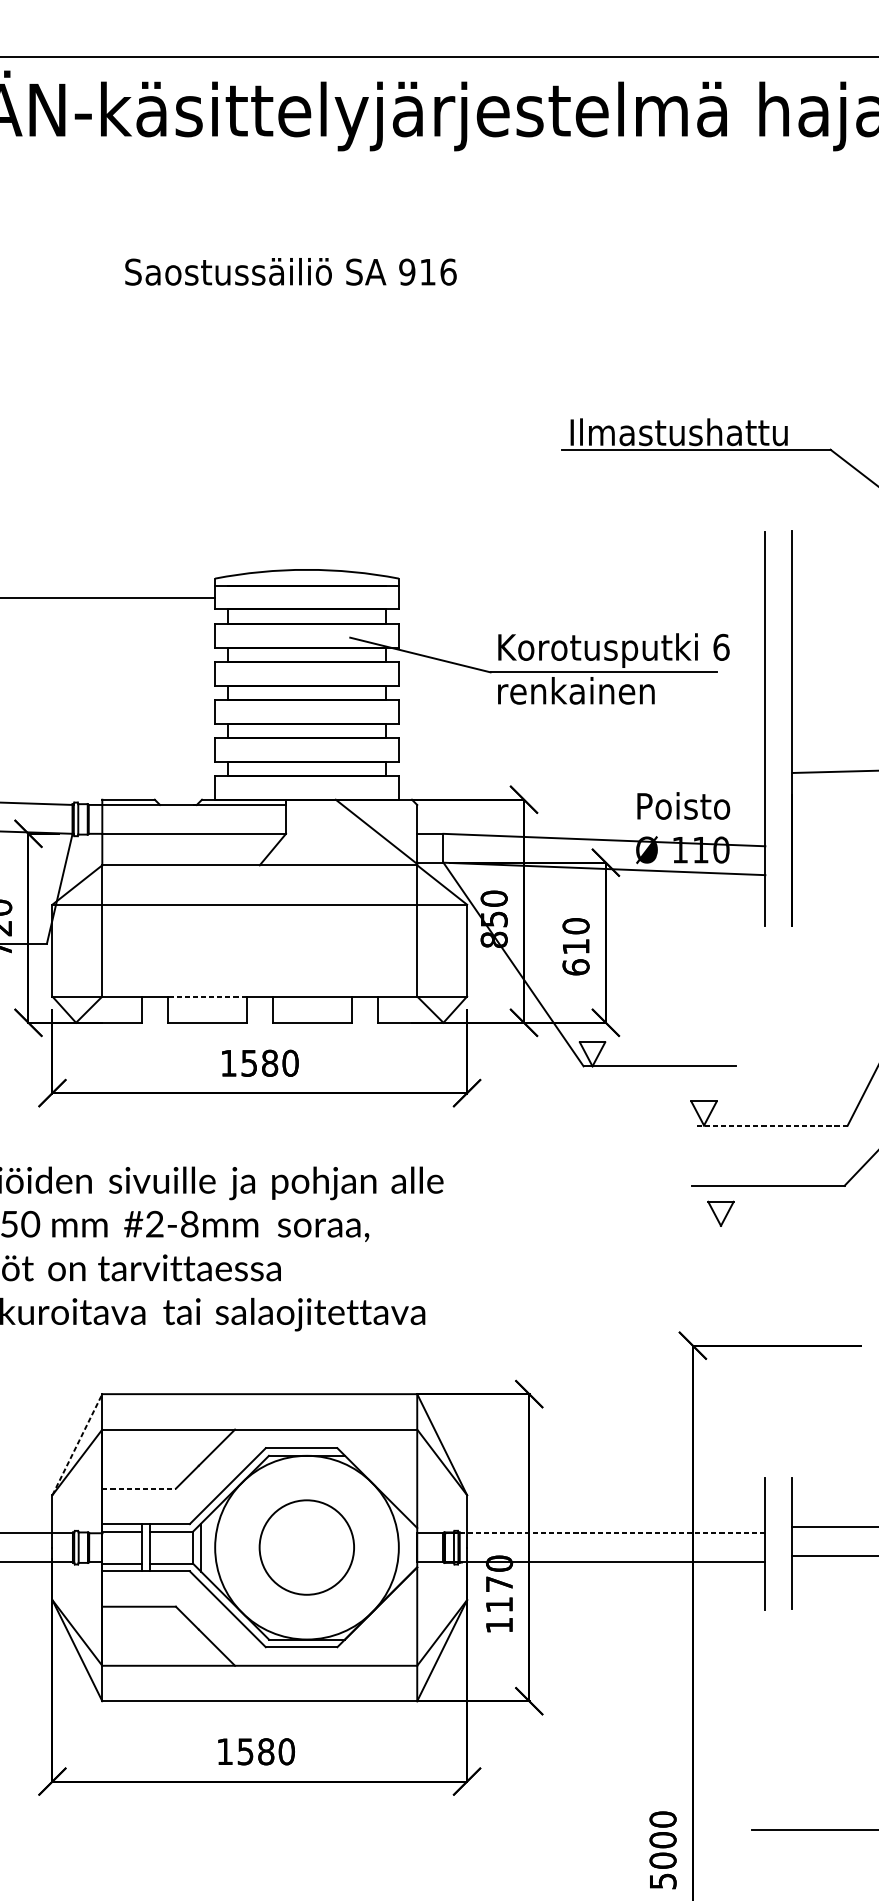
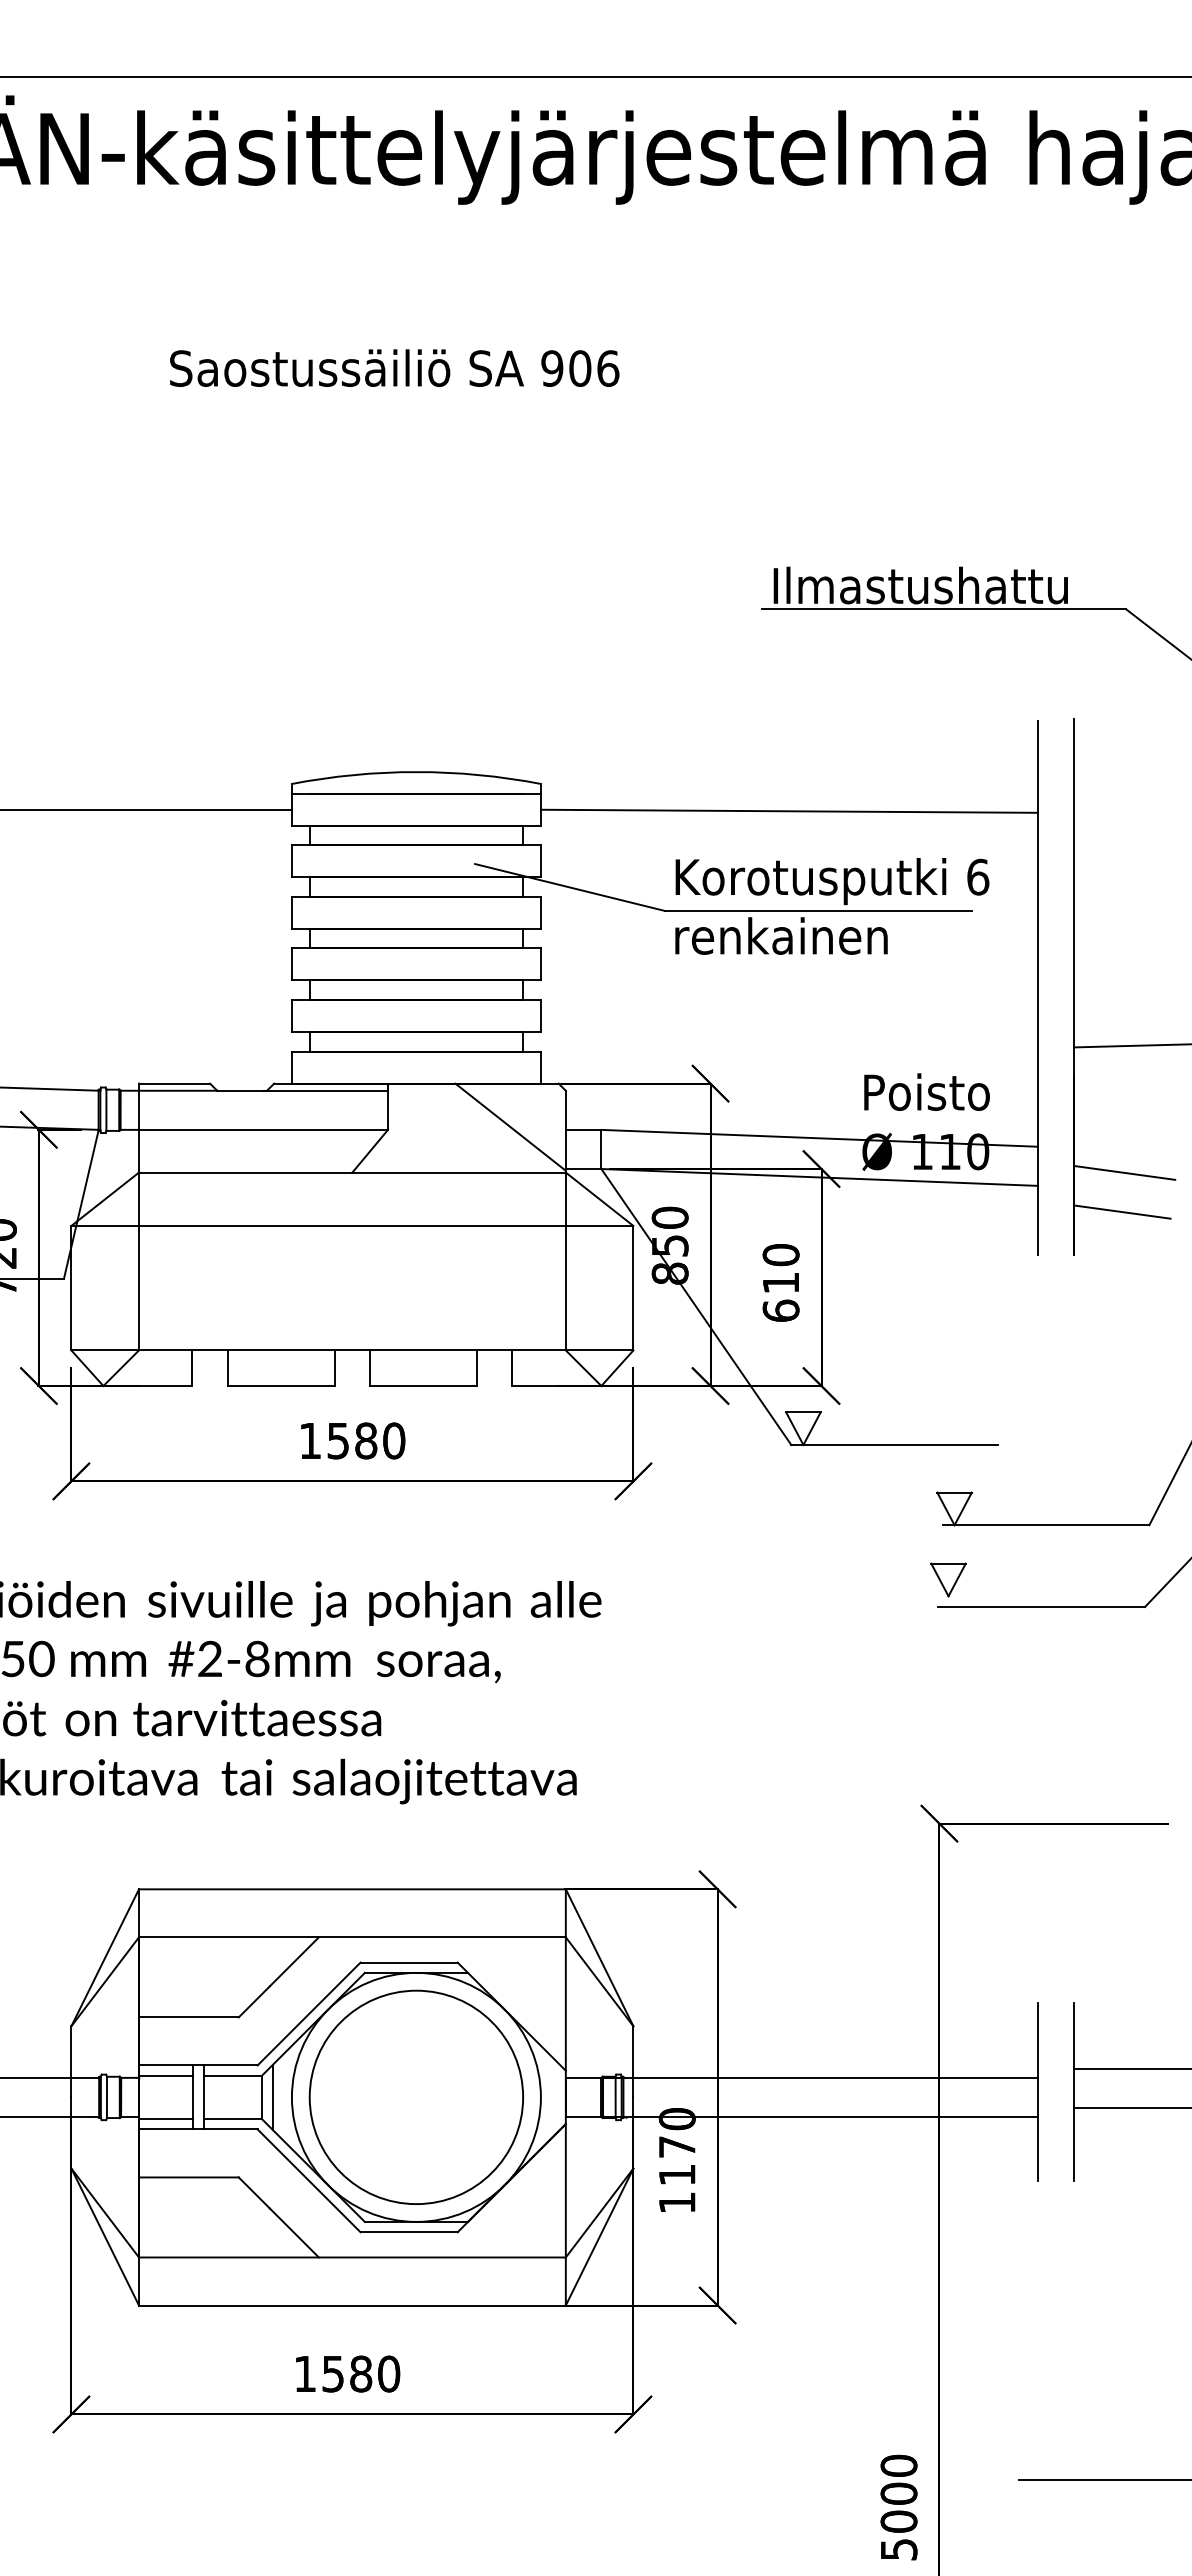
text: (428, 272) -> (580, 368), 916 -> 906
line: (581, 598) -> (788, 810), added
line: (829, 865) -> (1124, 1172), added
line: (827, 894) -> (1122, 1211), added
line: (206, 996) -> (280, 1350), dashed -> solid
line: (771, 1125) -> (1045, 1525), dashed -> solid
part: (720, 1213) -> (948, 1579), moved
line: (77, 1444) -> (105, 1957), dashed -> solid
line: (138, 1488) -> (188, 2017), dashed -> solid
line: (605, 1532) -> (820, 2077), dashed -> solid
circle: (306, 1547) -> (415, 2096), size x1.67

